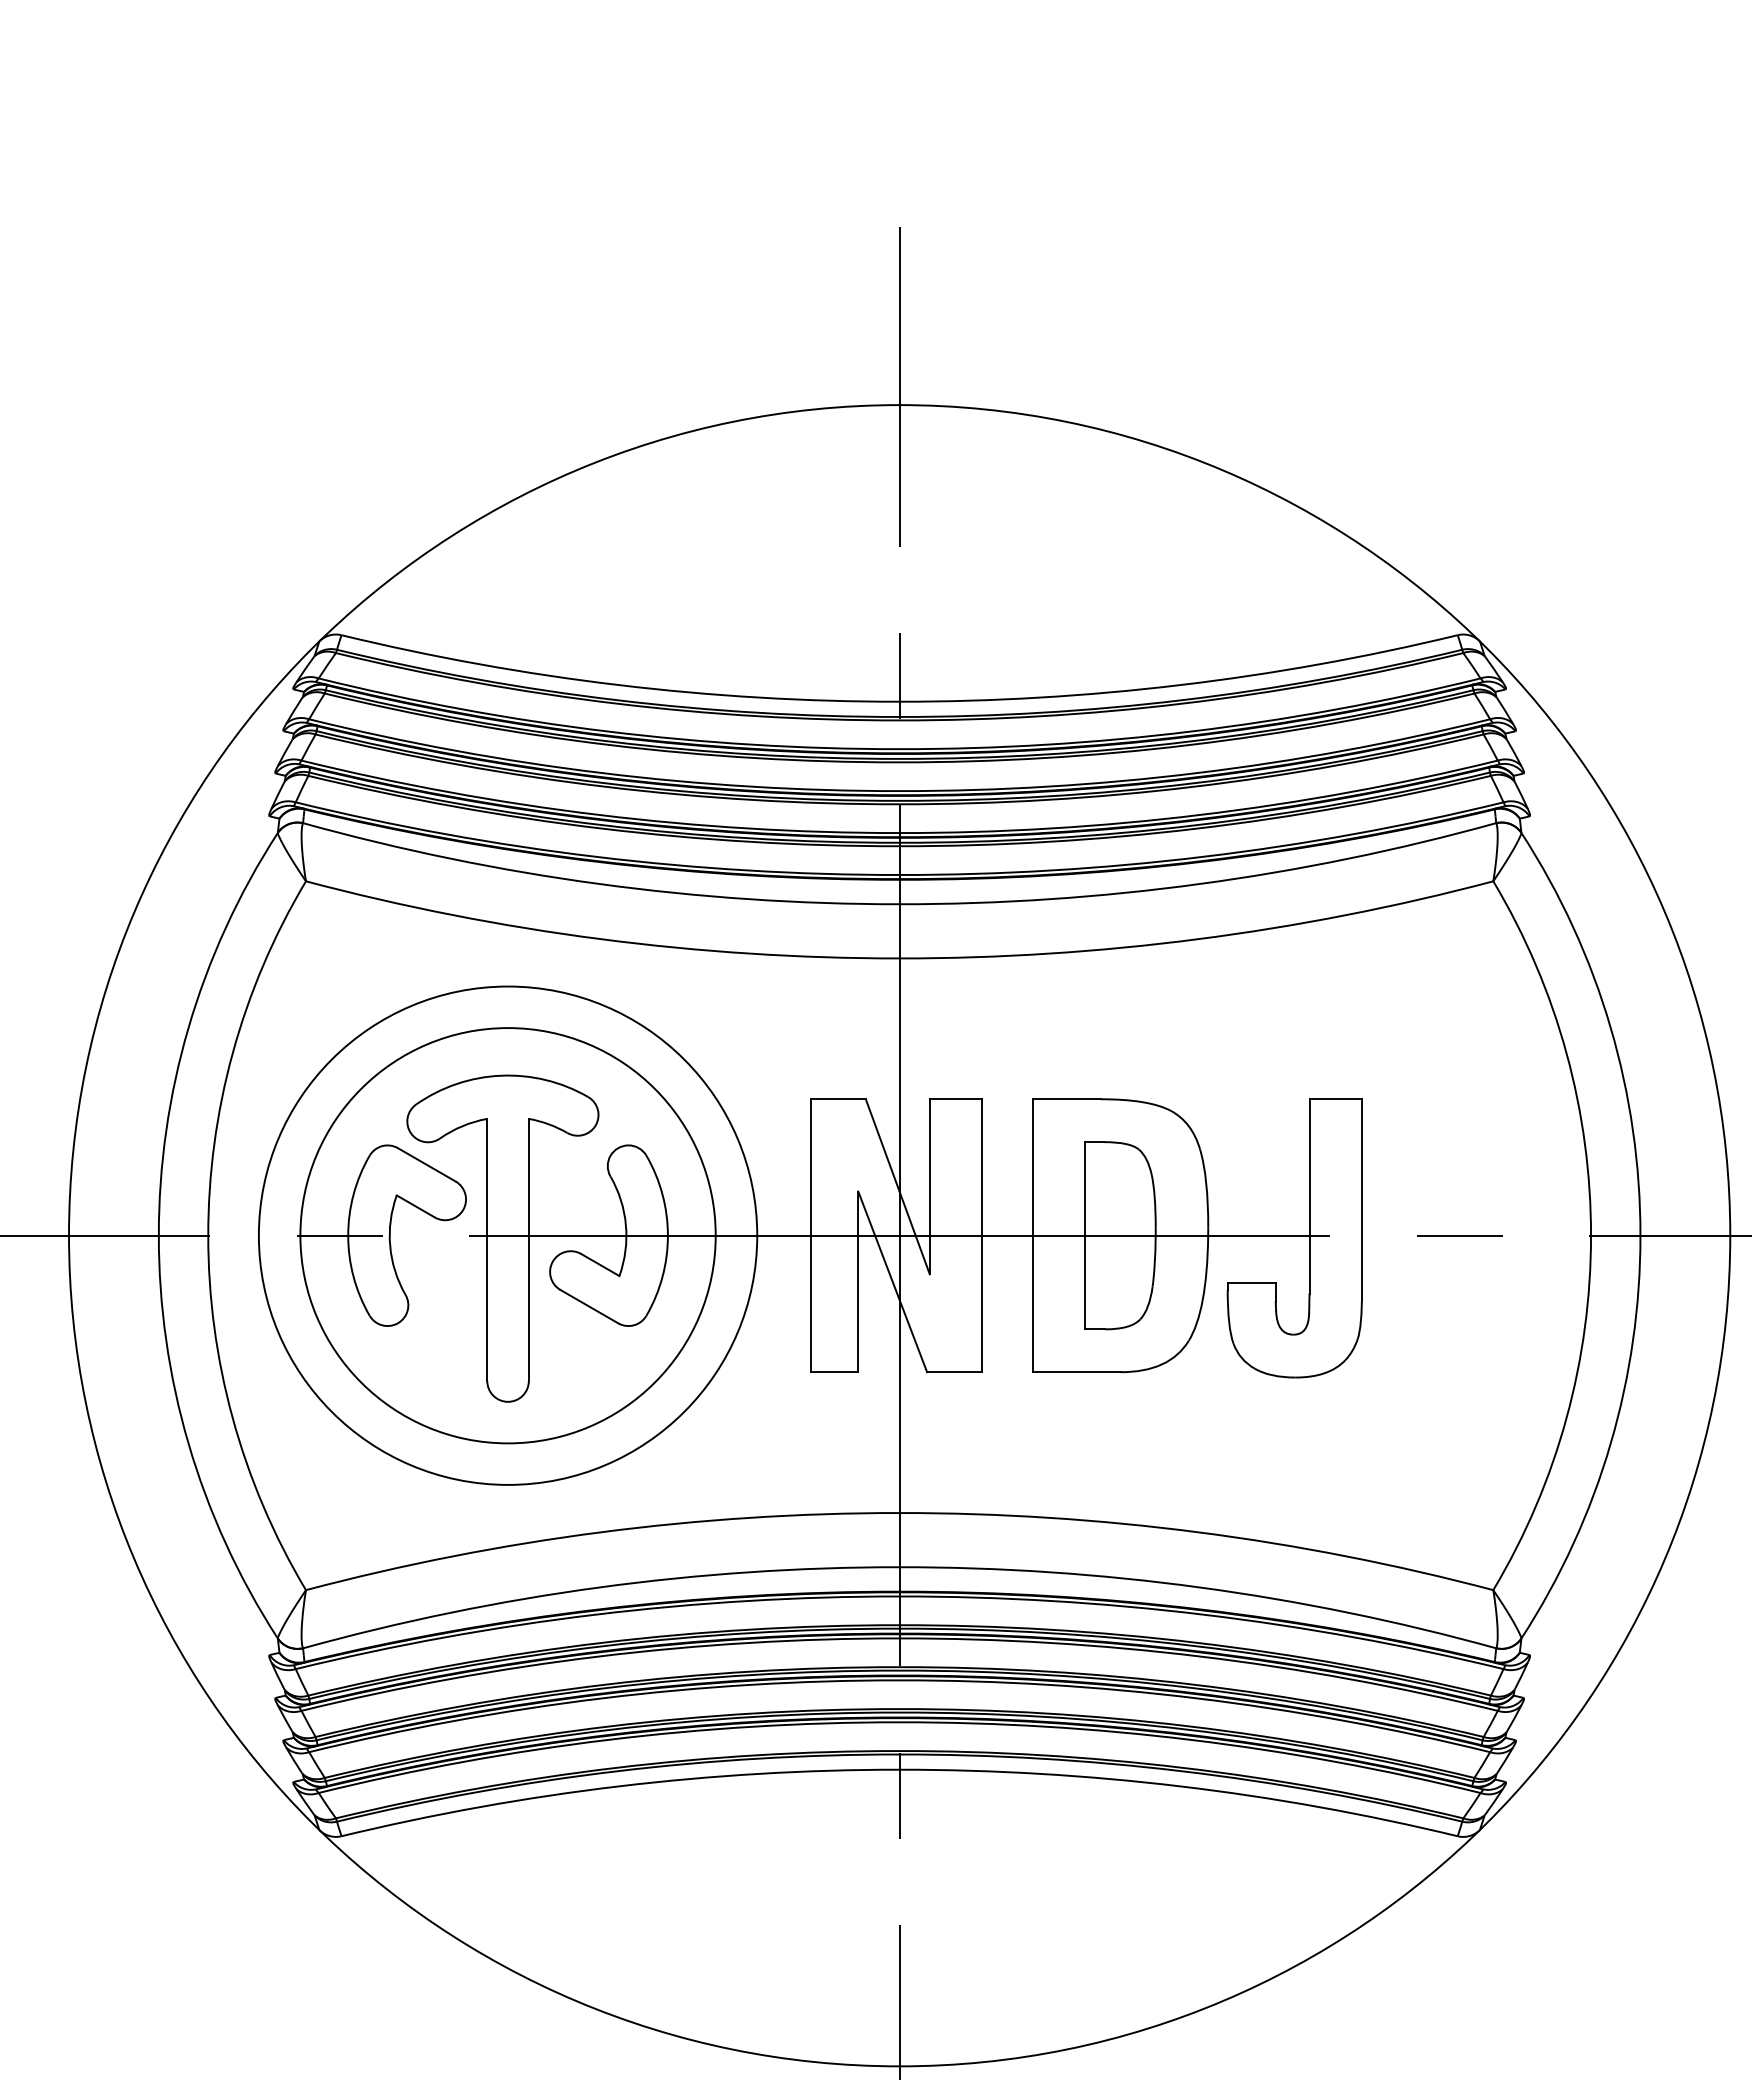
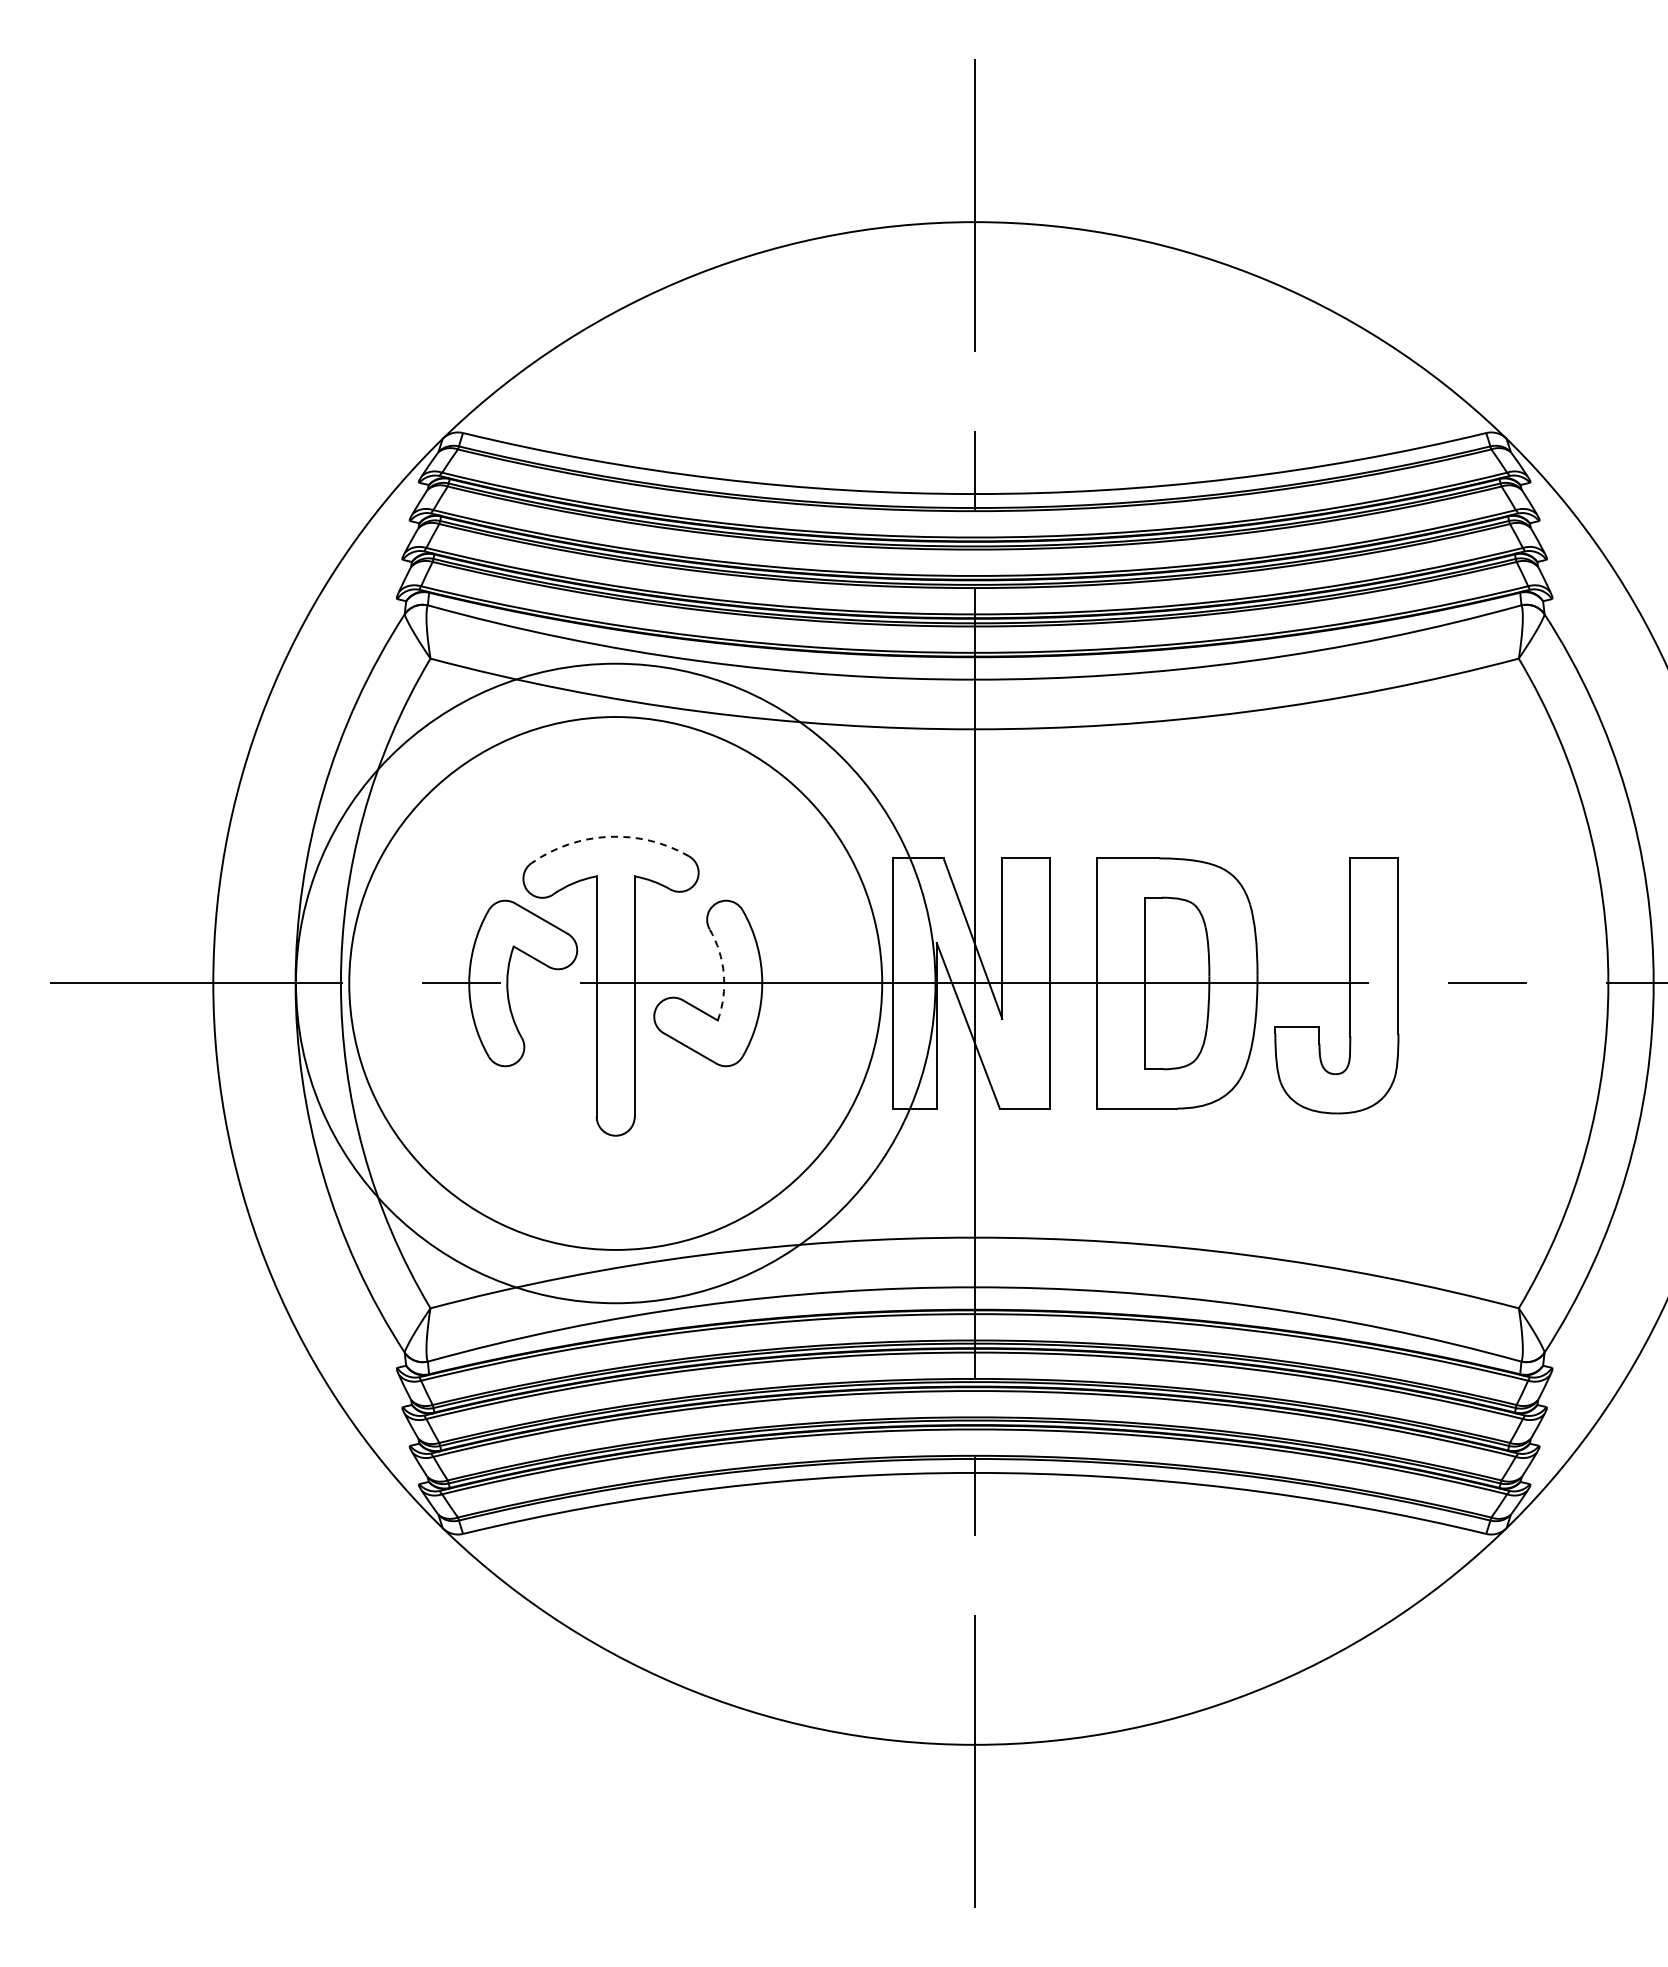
arc: (501, 1075) -> (609, 836), solid -> dashed
arc: (625, 1224) -> (723, 973), solid -> dashed
circle: (507, 1235) -> (615, 983), size x1.4
circle: (507, 1235) -> (615, 983), size x1.4

